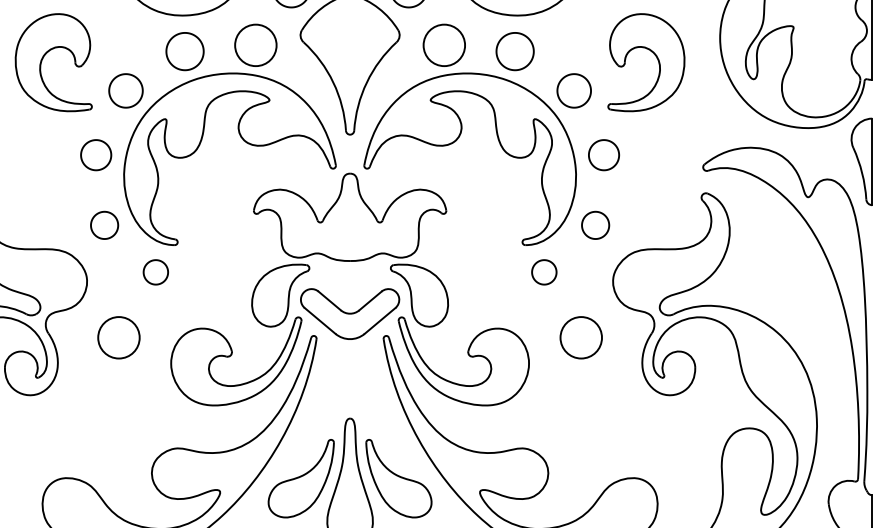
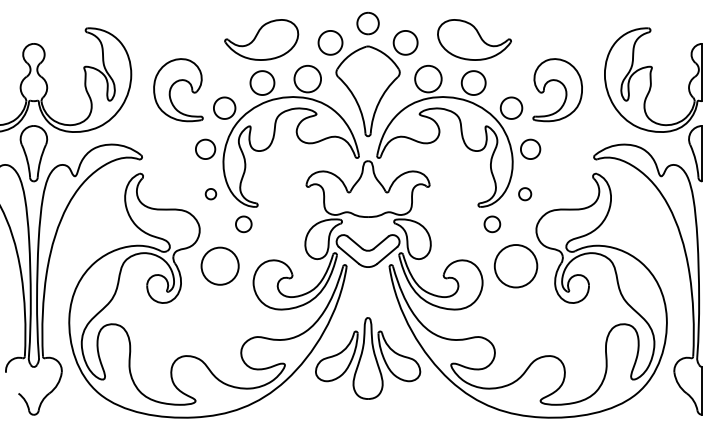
part: (103, 224) -> (210, 193), size x0.6
part: (594, 224) -> (524, 193), size x0.7
circle: (117, 336) -> (219, 265), size x1.4
circle: (580, 336) -> (515, 265), size x1.6

